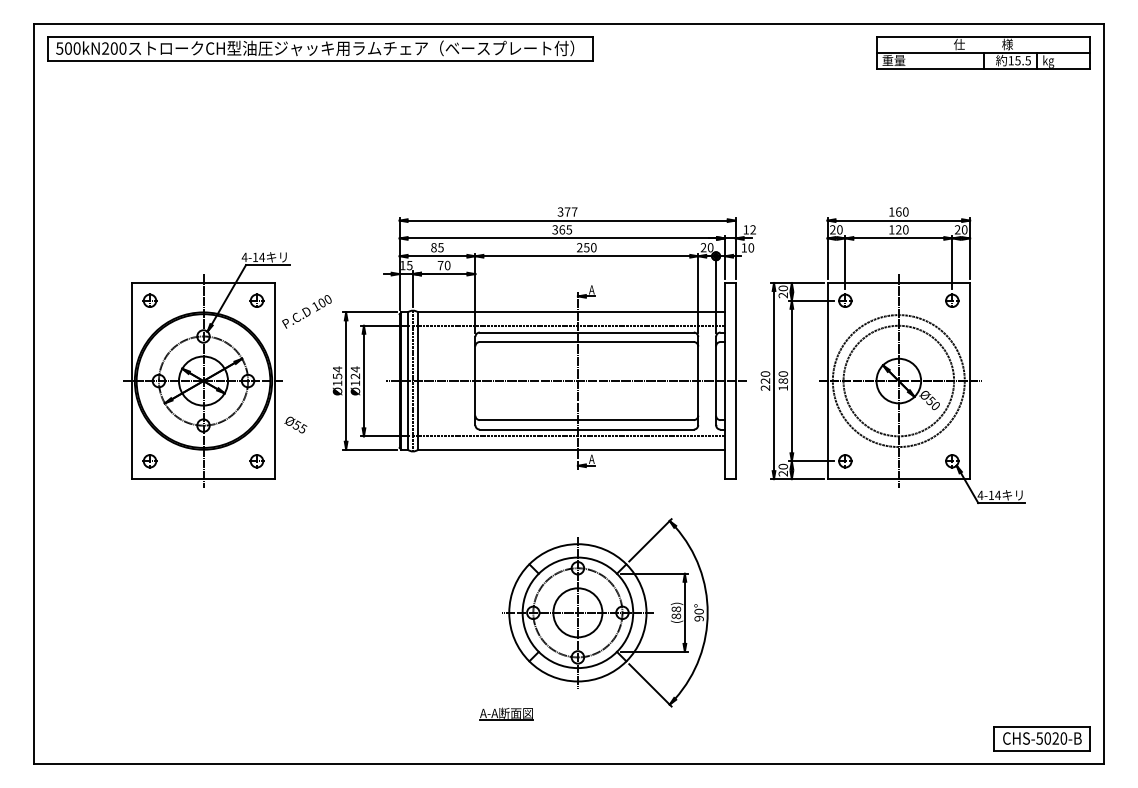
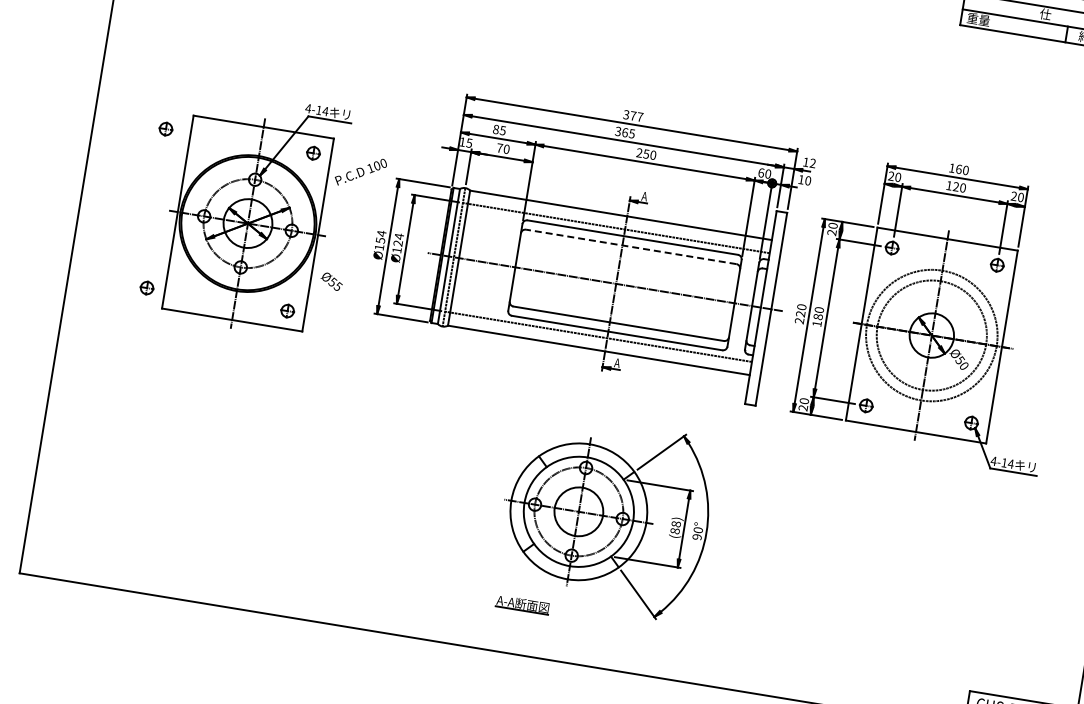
text: (703, 247) -> (761, 172), 20 -> 60
part: (149, 300) -> (165, 128), moved
line: (586, 341) -> (631, 246), solid -> dashed
part: (149, 461) -> (146, 288), moved
part: (506, 713) -> (522, 604), moved

